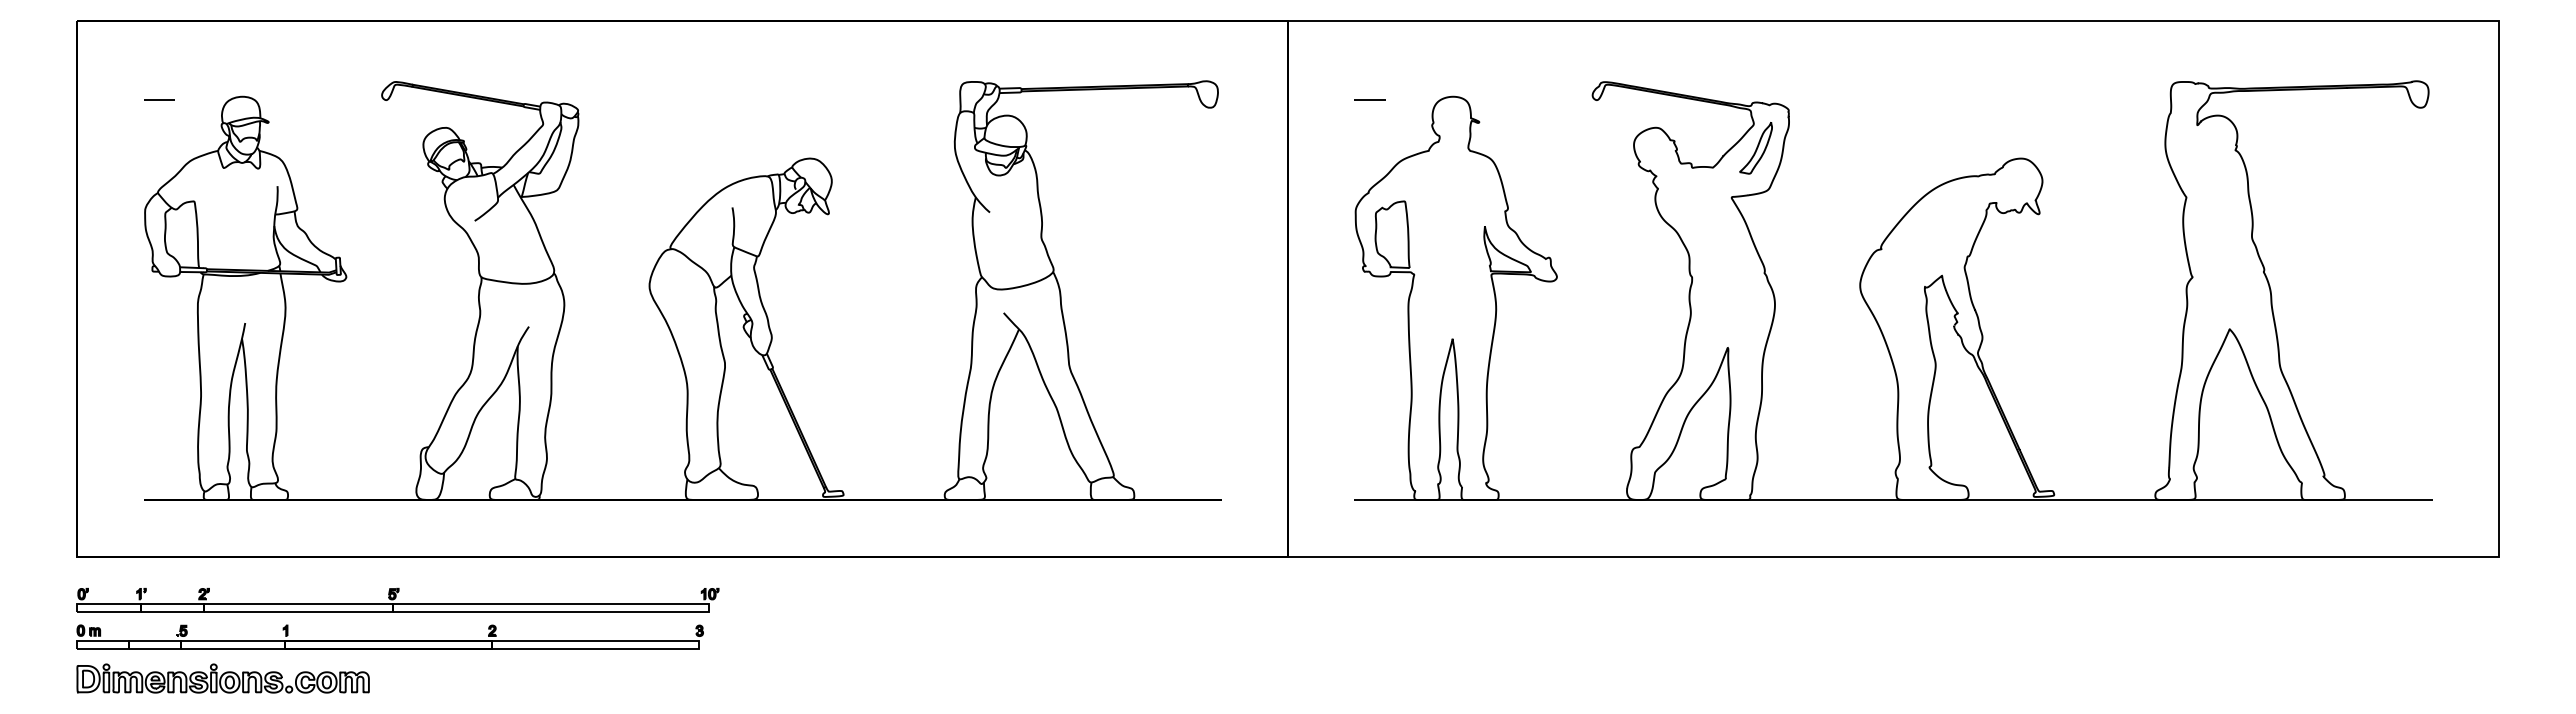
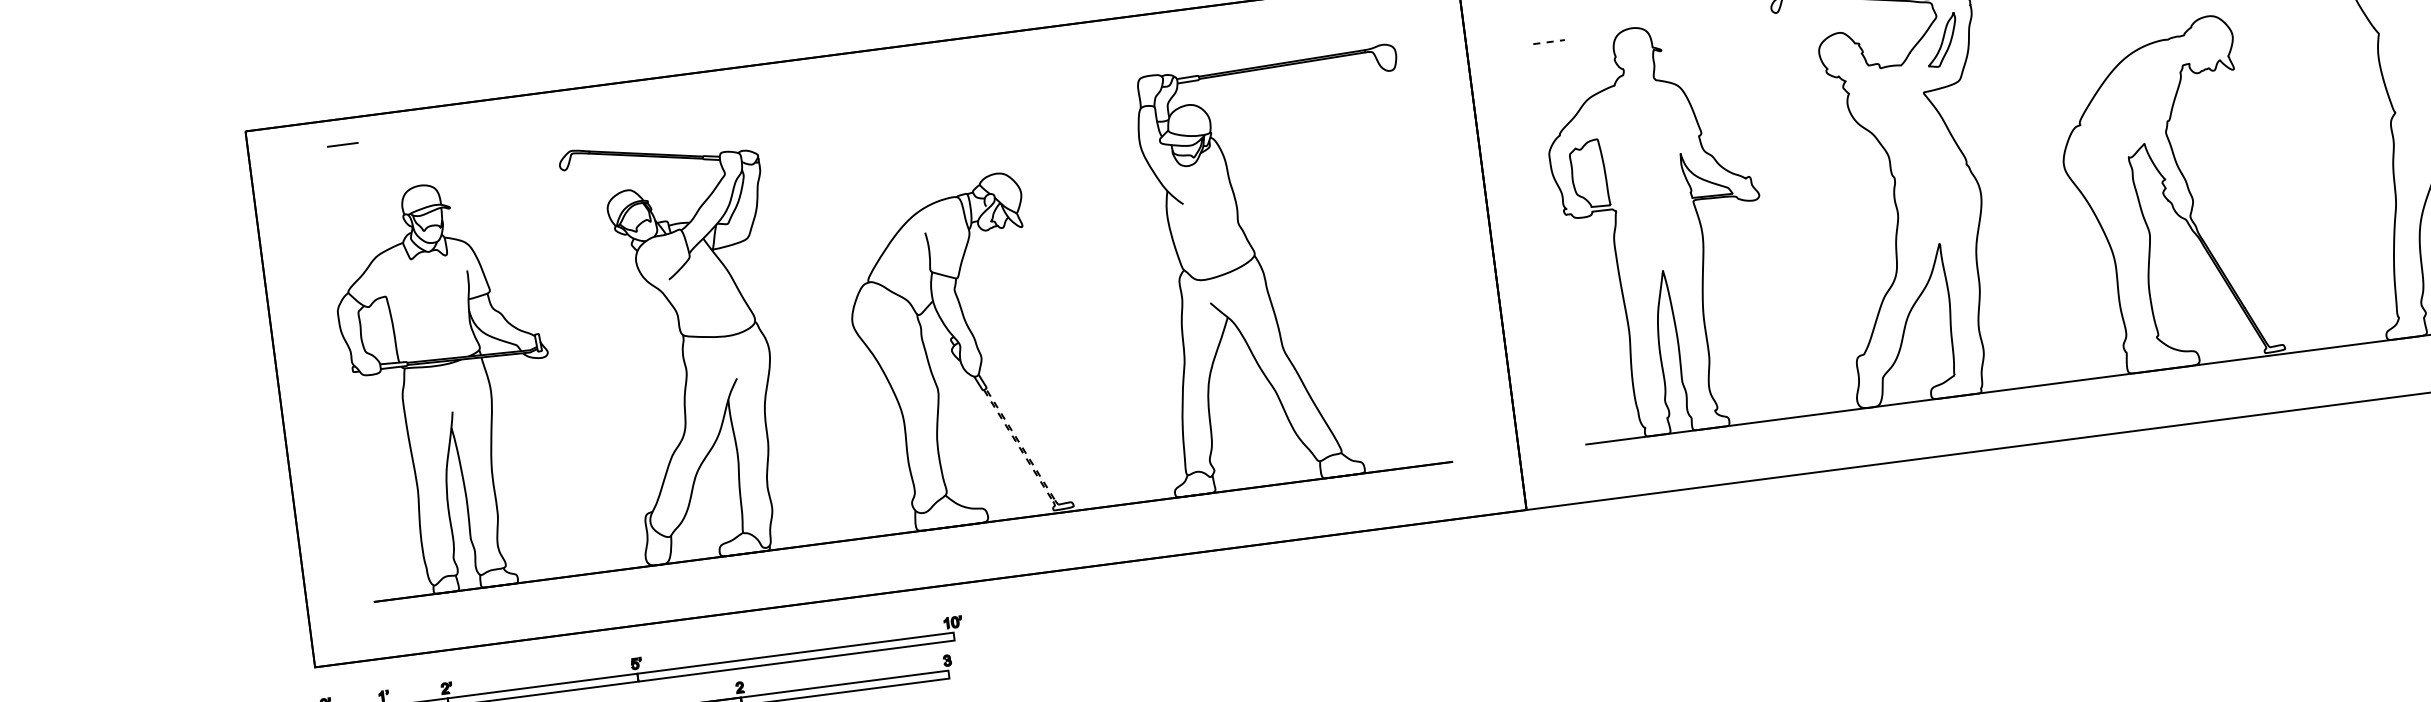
line: (159, 99) -> (342, 144), moved
line: (1369, 99) -> (1548, 41), solid -> dashed
line: (825, 487) -> (1054, 500), solid -> dashed

